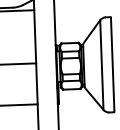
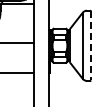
line: (112, 64) -> (90, 45), solid -> dashed

